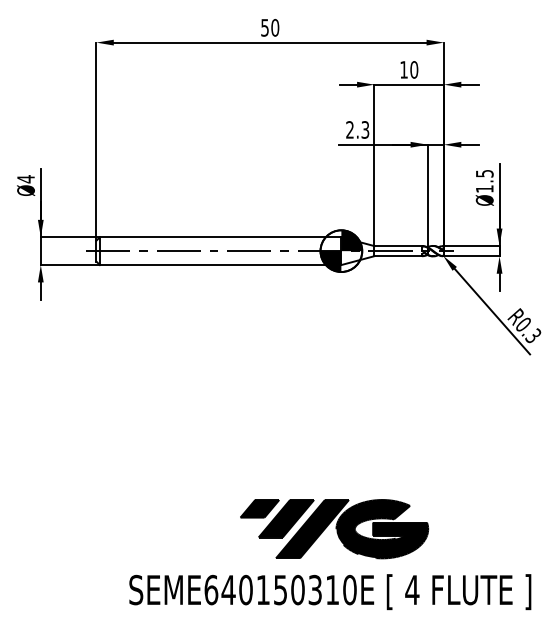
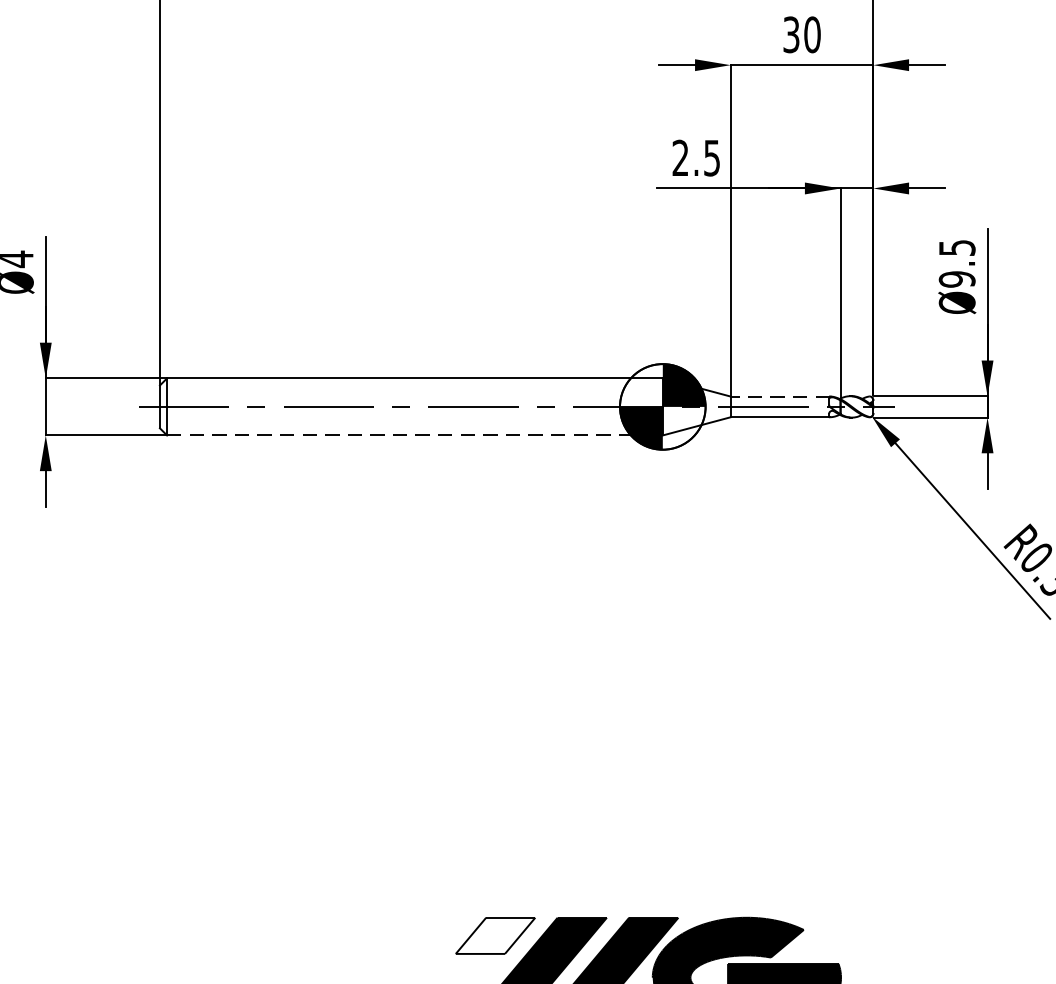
text: (403, 69) -> (790, 33), 10 -> 30
text: (365, 129) -> (712, 157), 2.3 -> 2.5
text: (484, 189) -> (956, 280), Ø1.5 -> Ø9.5
line: (398, 246) -> (780, 397), solid -> dashed
line: (220, 265) -> (414, 436), solid -> dashed
fill: (259, 508) -> (494, 935), removed

